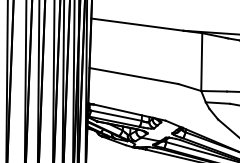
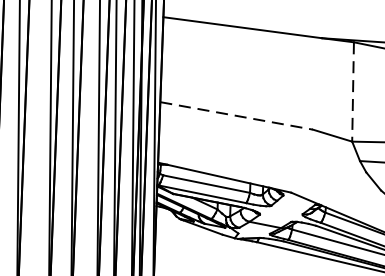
line: (201, 62) -> (352, 92), solid -> dashed
line: (134, 76) -> (237, 116), solid -> dashed

